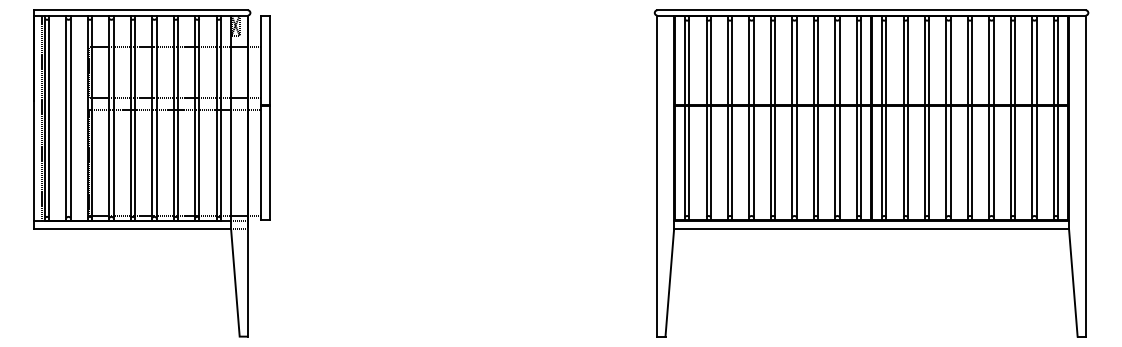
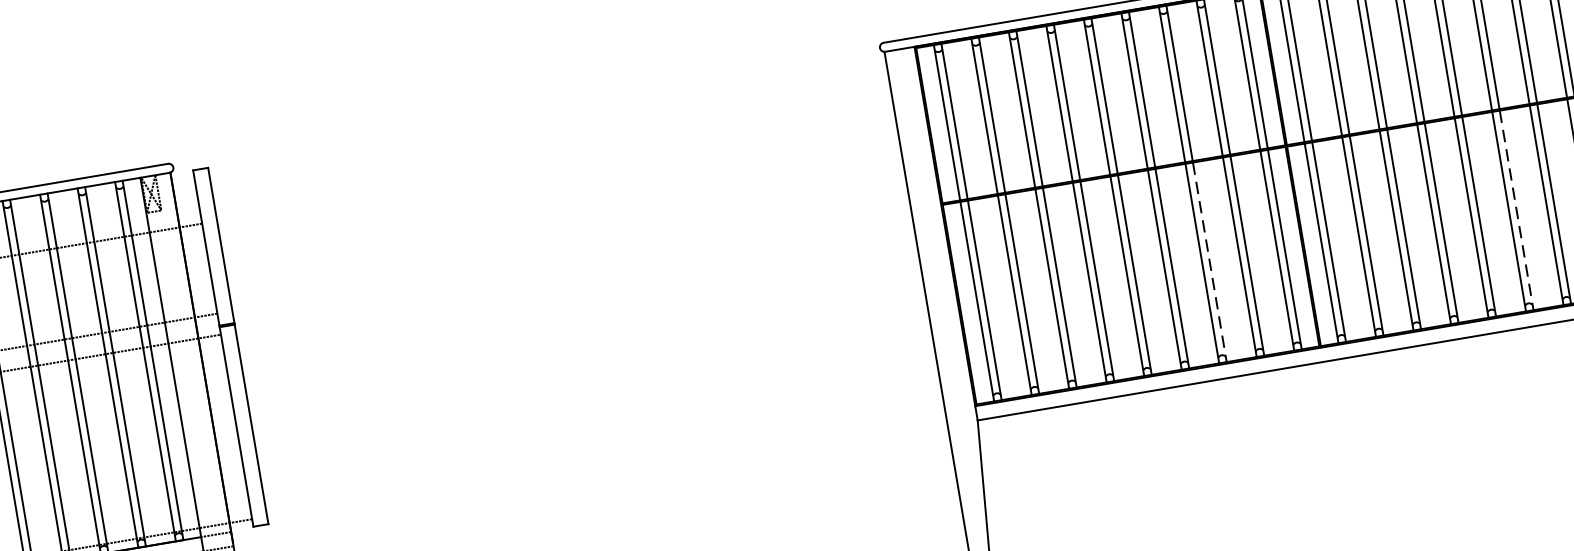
line: (818, 163) -> (1210, 262), solid -> dashed
line: (993, 163) -> (1516, 211), solid -> dashed

